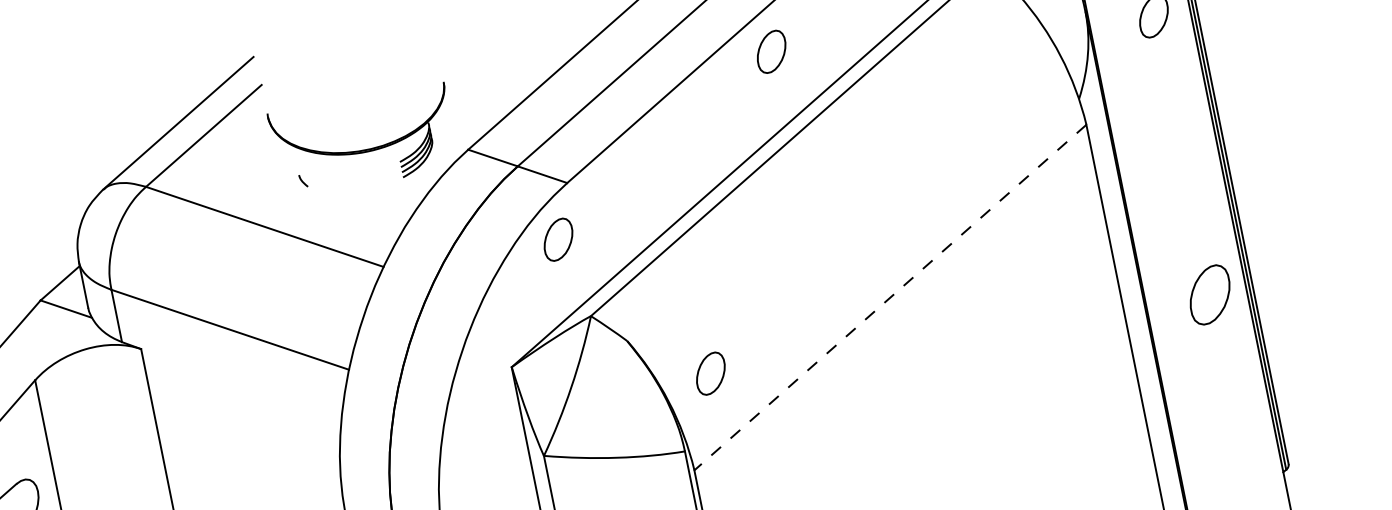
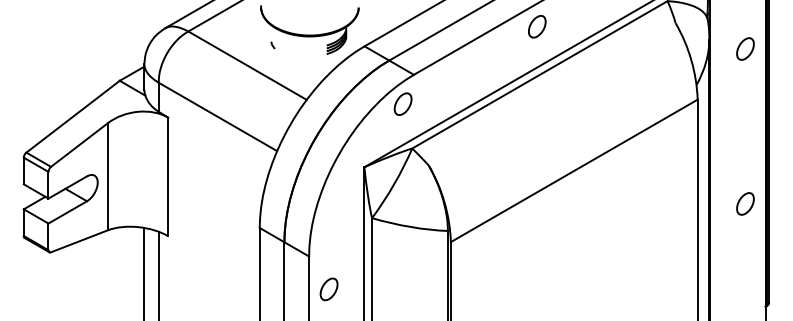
part: (1210, 294) -> (745, 203), size x0.71
line: (889, 298) -> (573, 171), dashed -> solid
part: (709, 372) -> (469, 191), removed

